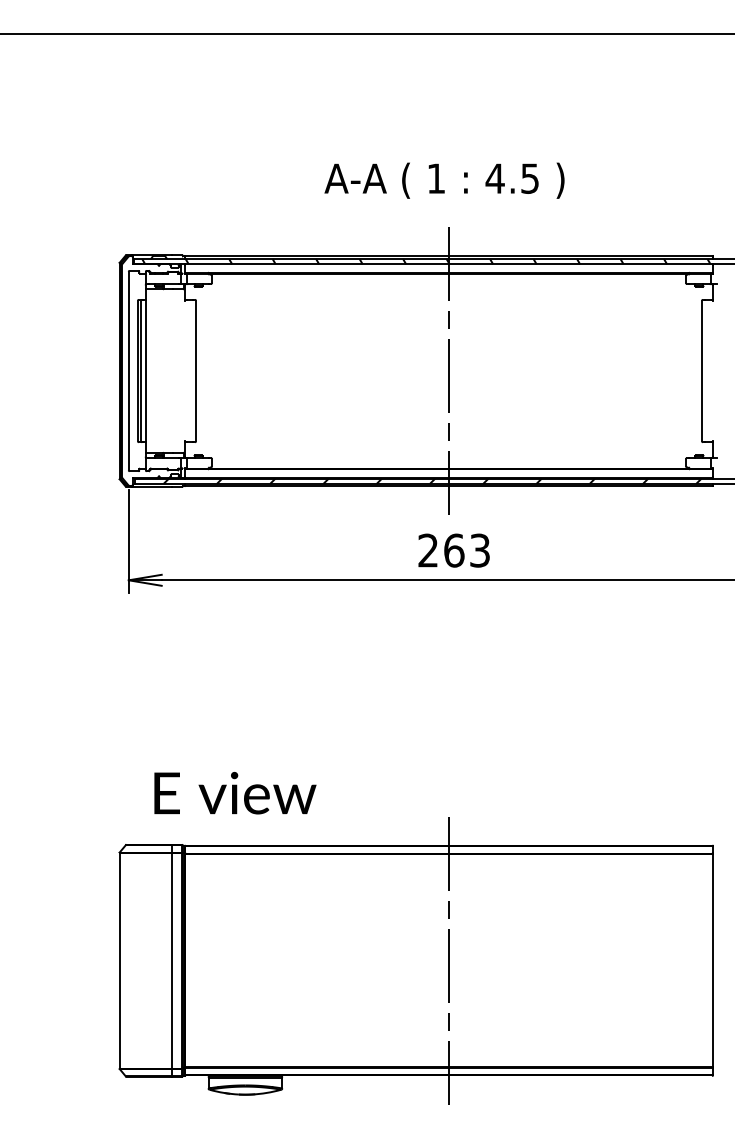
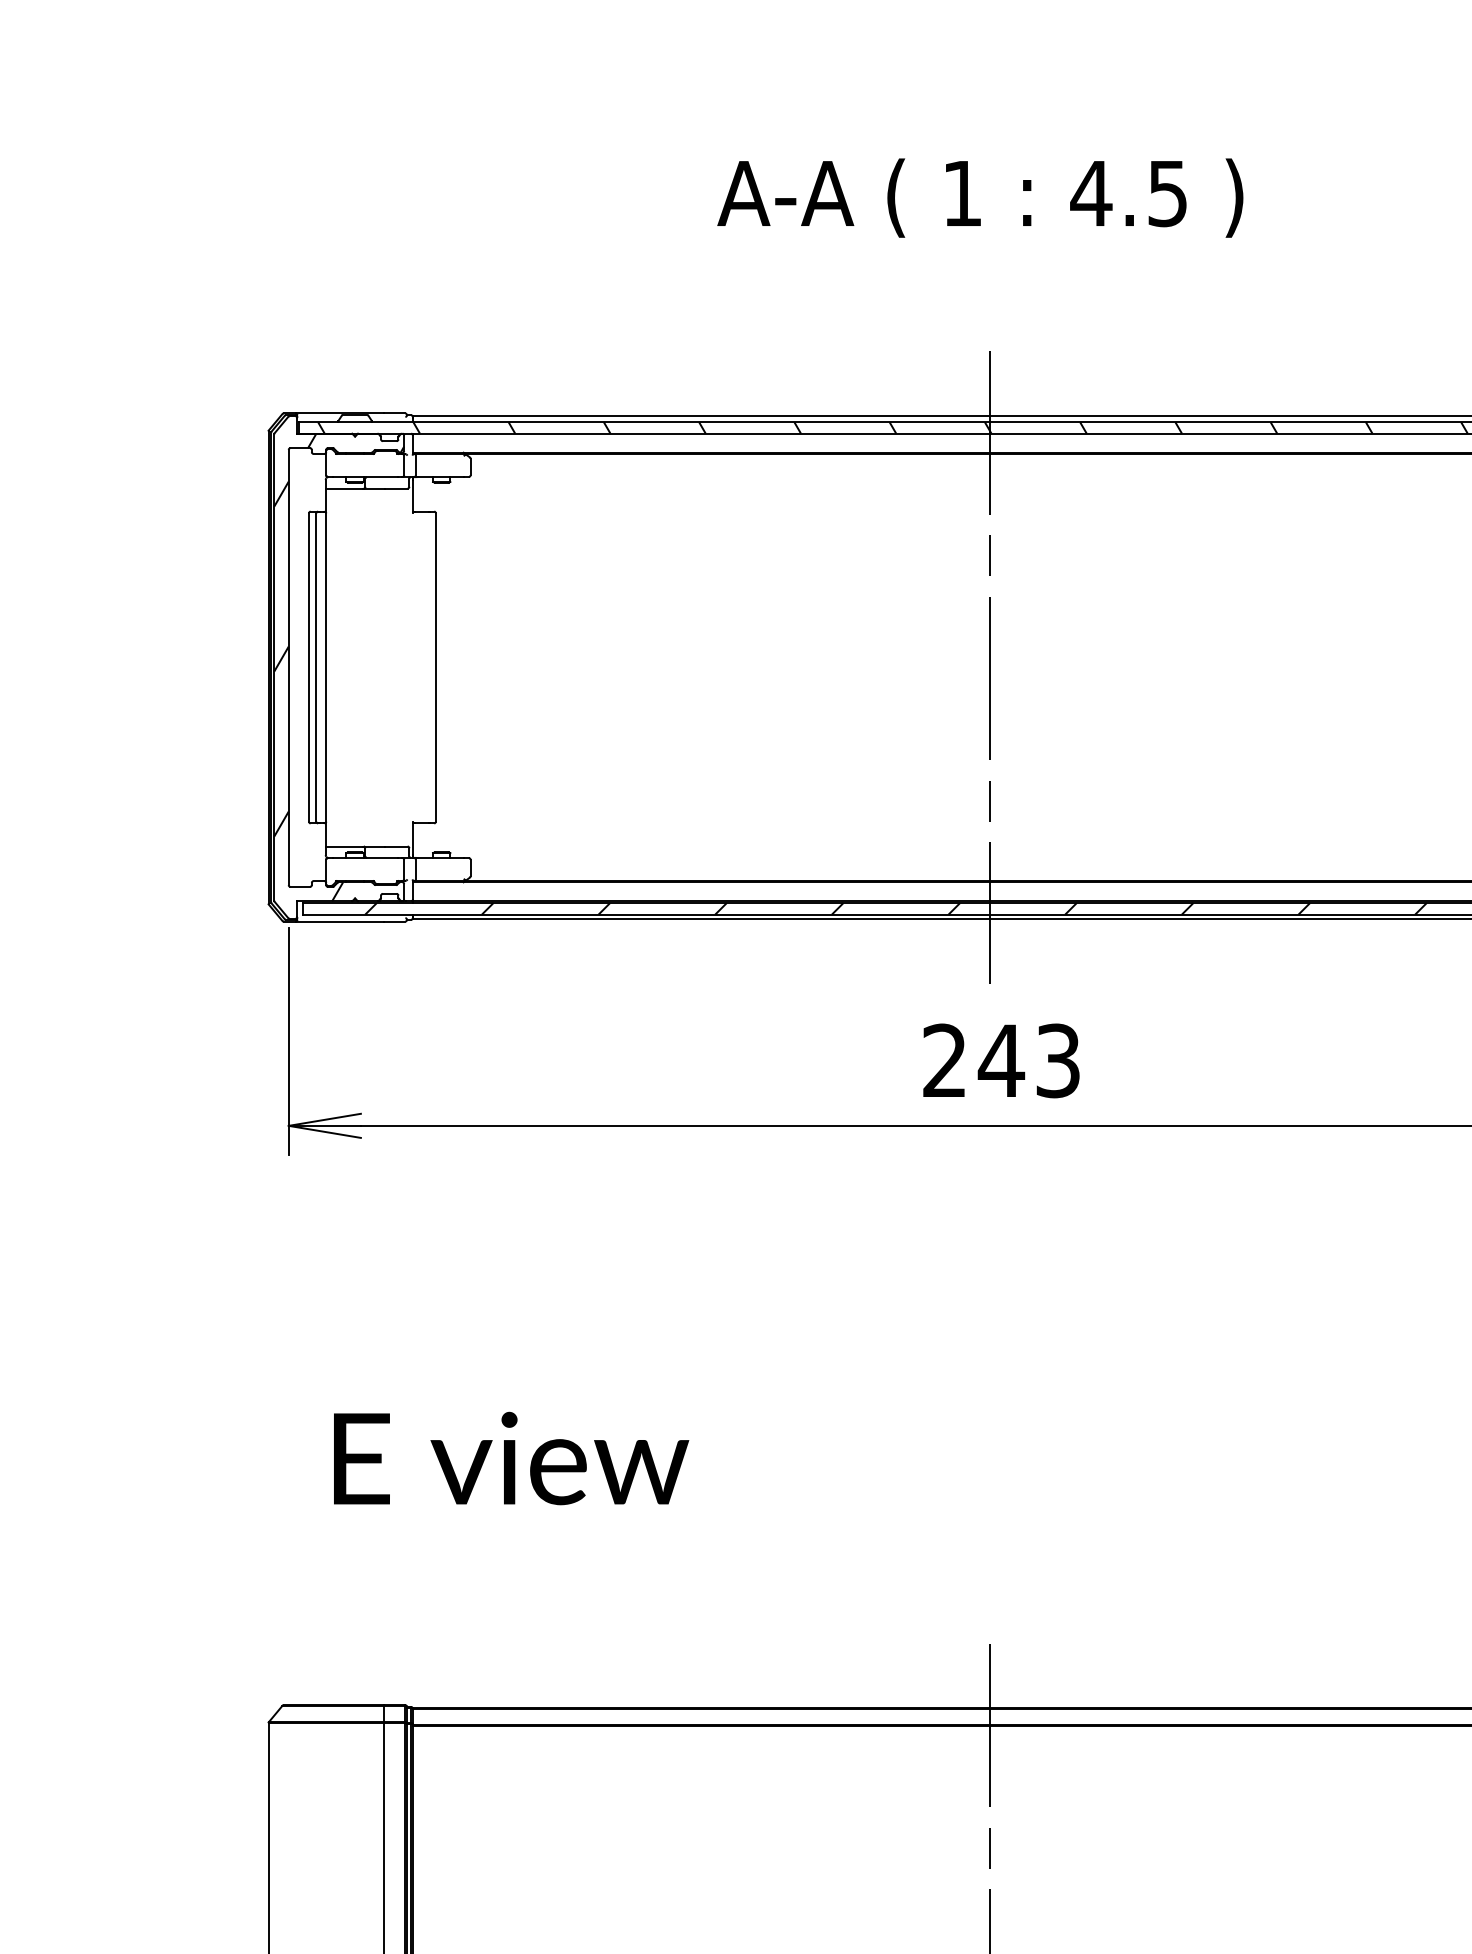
text: (444, 180) -> (980, 197), moved
hatch: (151, 370) -> (338, 666), added
text: (453, 550) -> (1000, 1060), 263 -> 243
text: (235, 792) -> (511, 1457), moved

